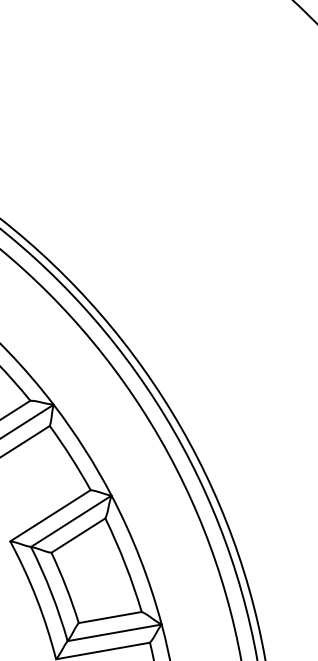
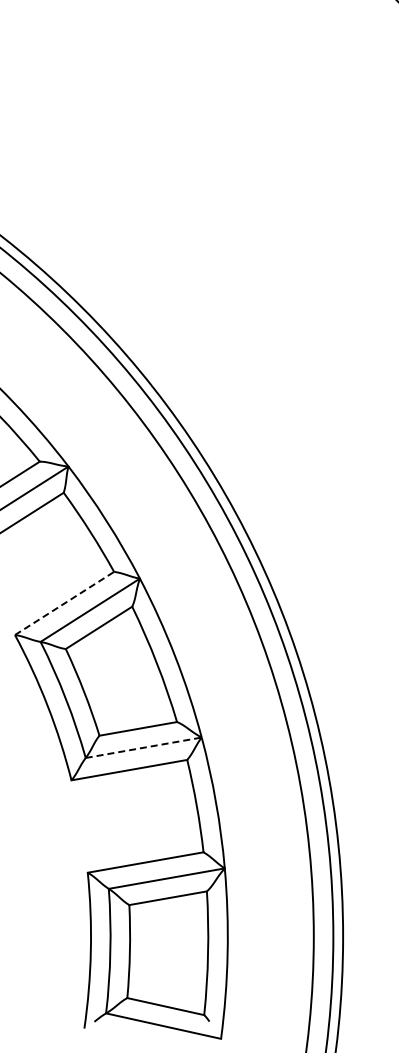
line: (50, 515) -> (64, 603), solid -> dashed
line: (114, 632) -> (143, 747), solid -> dashed

